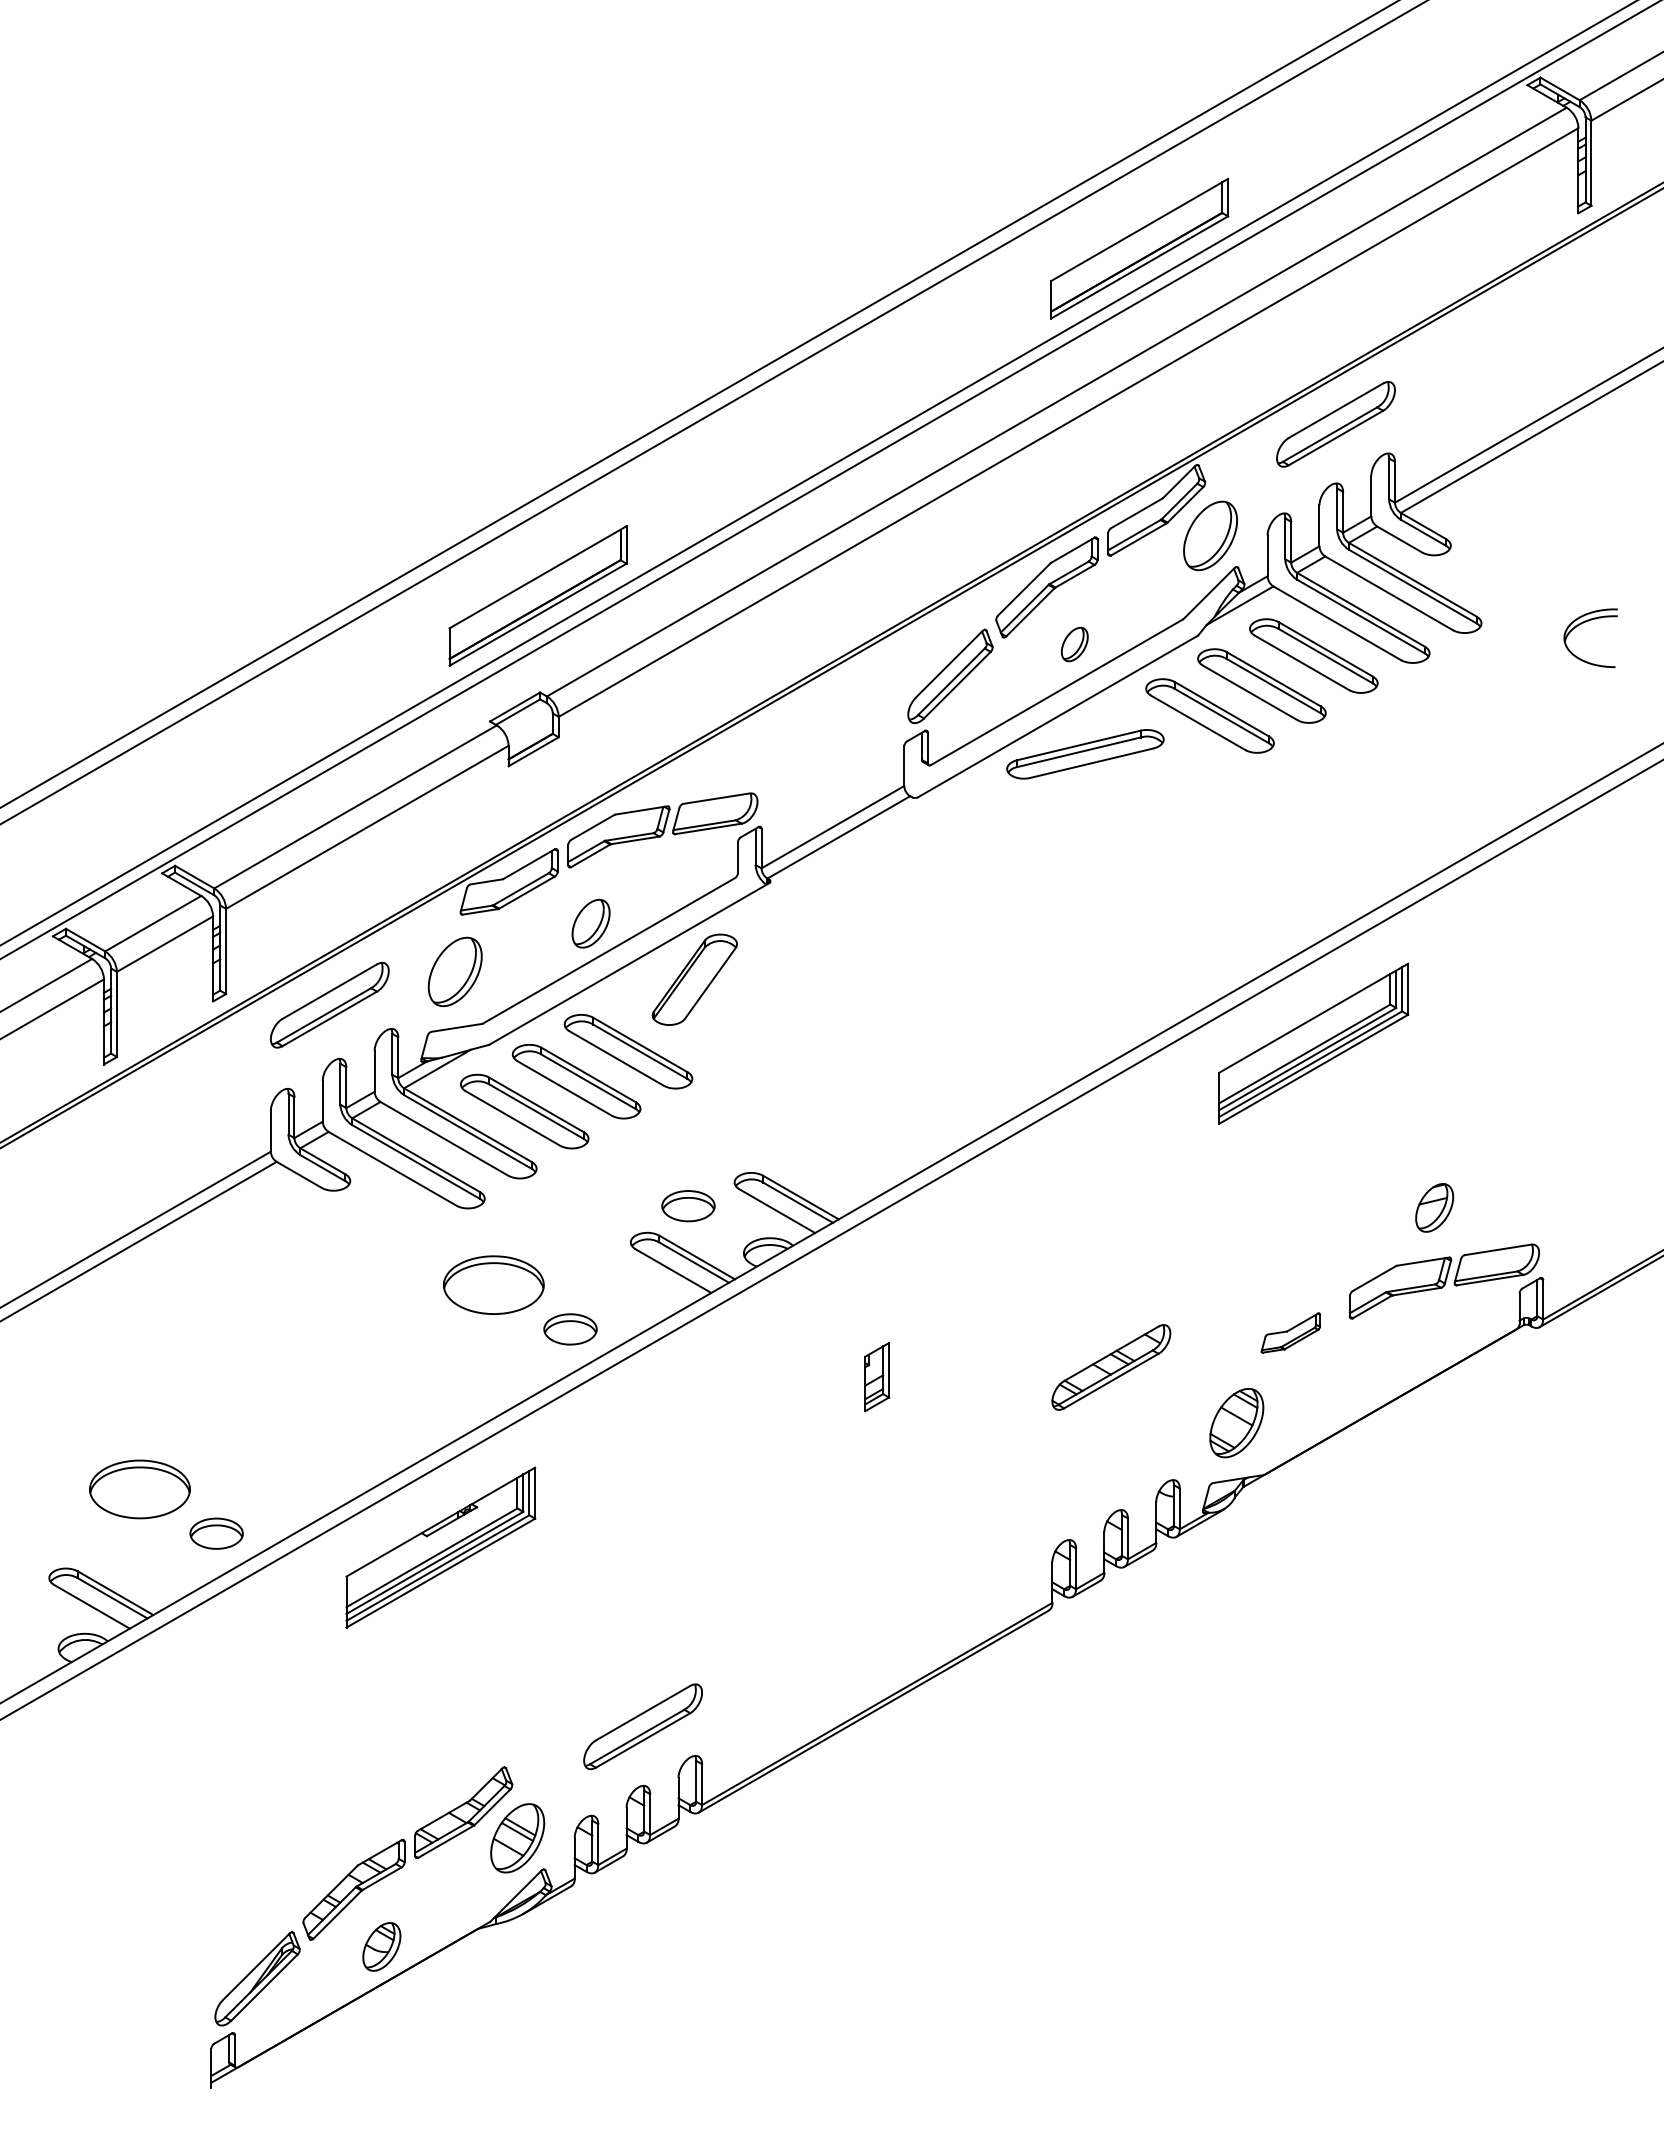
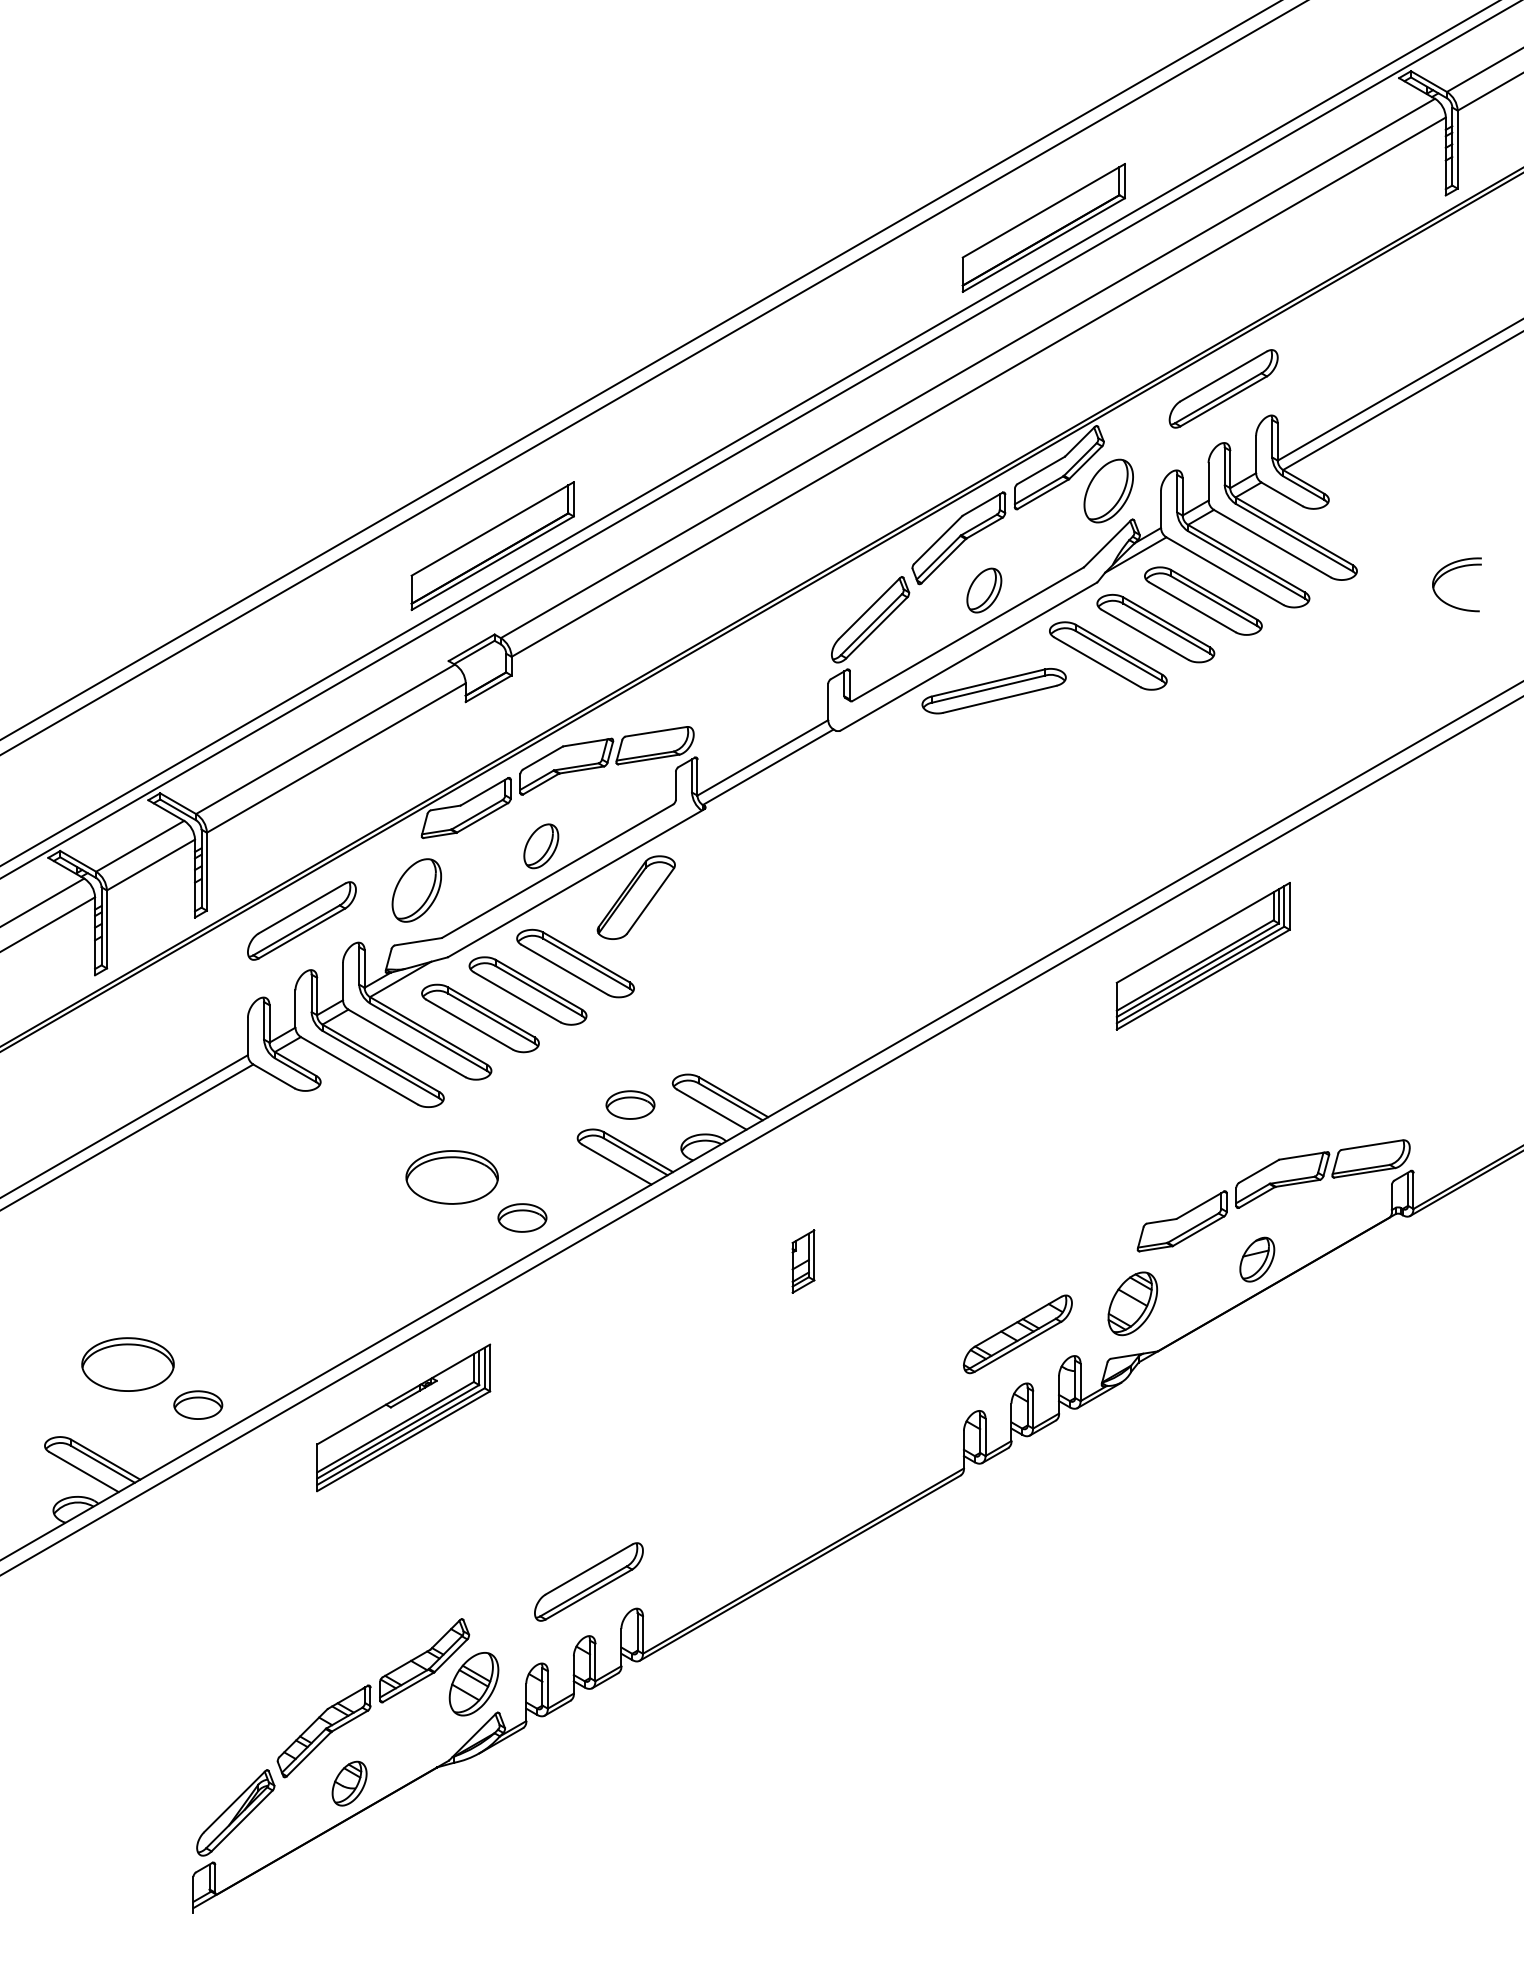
part: (1074, 644) -> (984, 590), size x1.43
part: (1434, 1207) -> (1257, 1259), moved
part: (1290, 1332) -> (1182, 1220), size x1.67
part: (1111, 1367) -> (1018, 1334), moved

